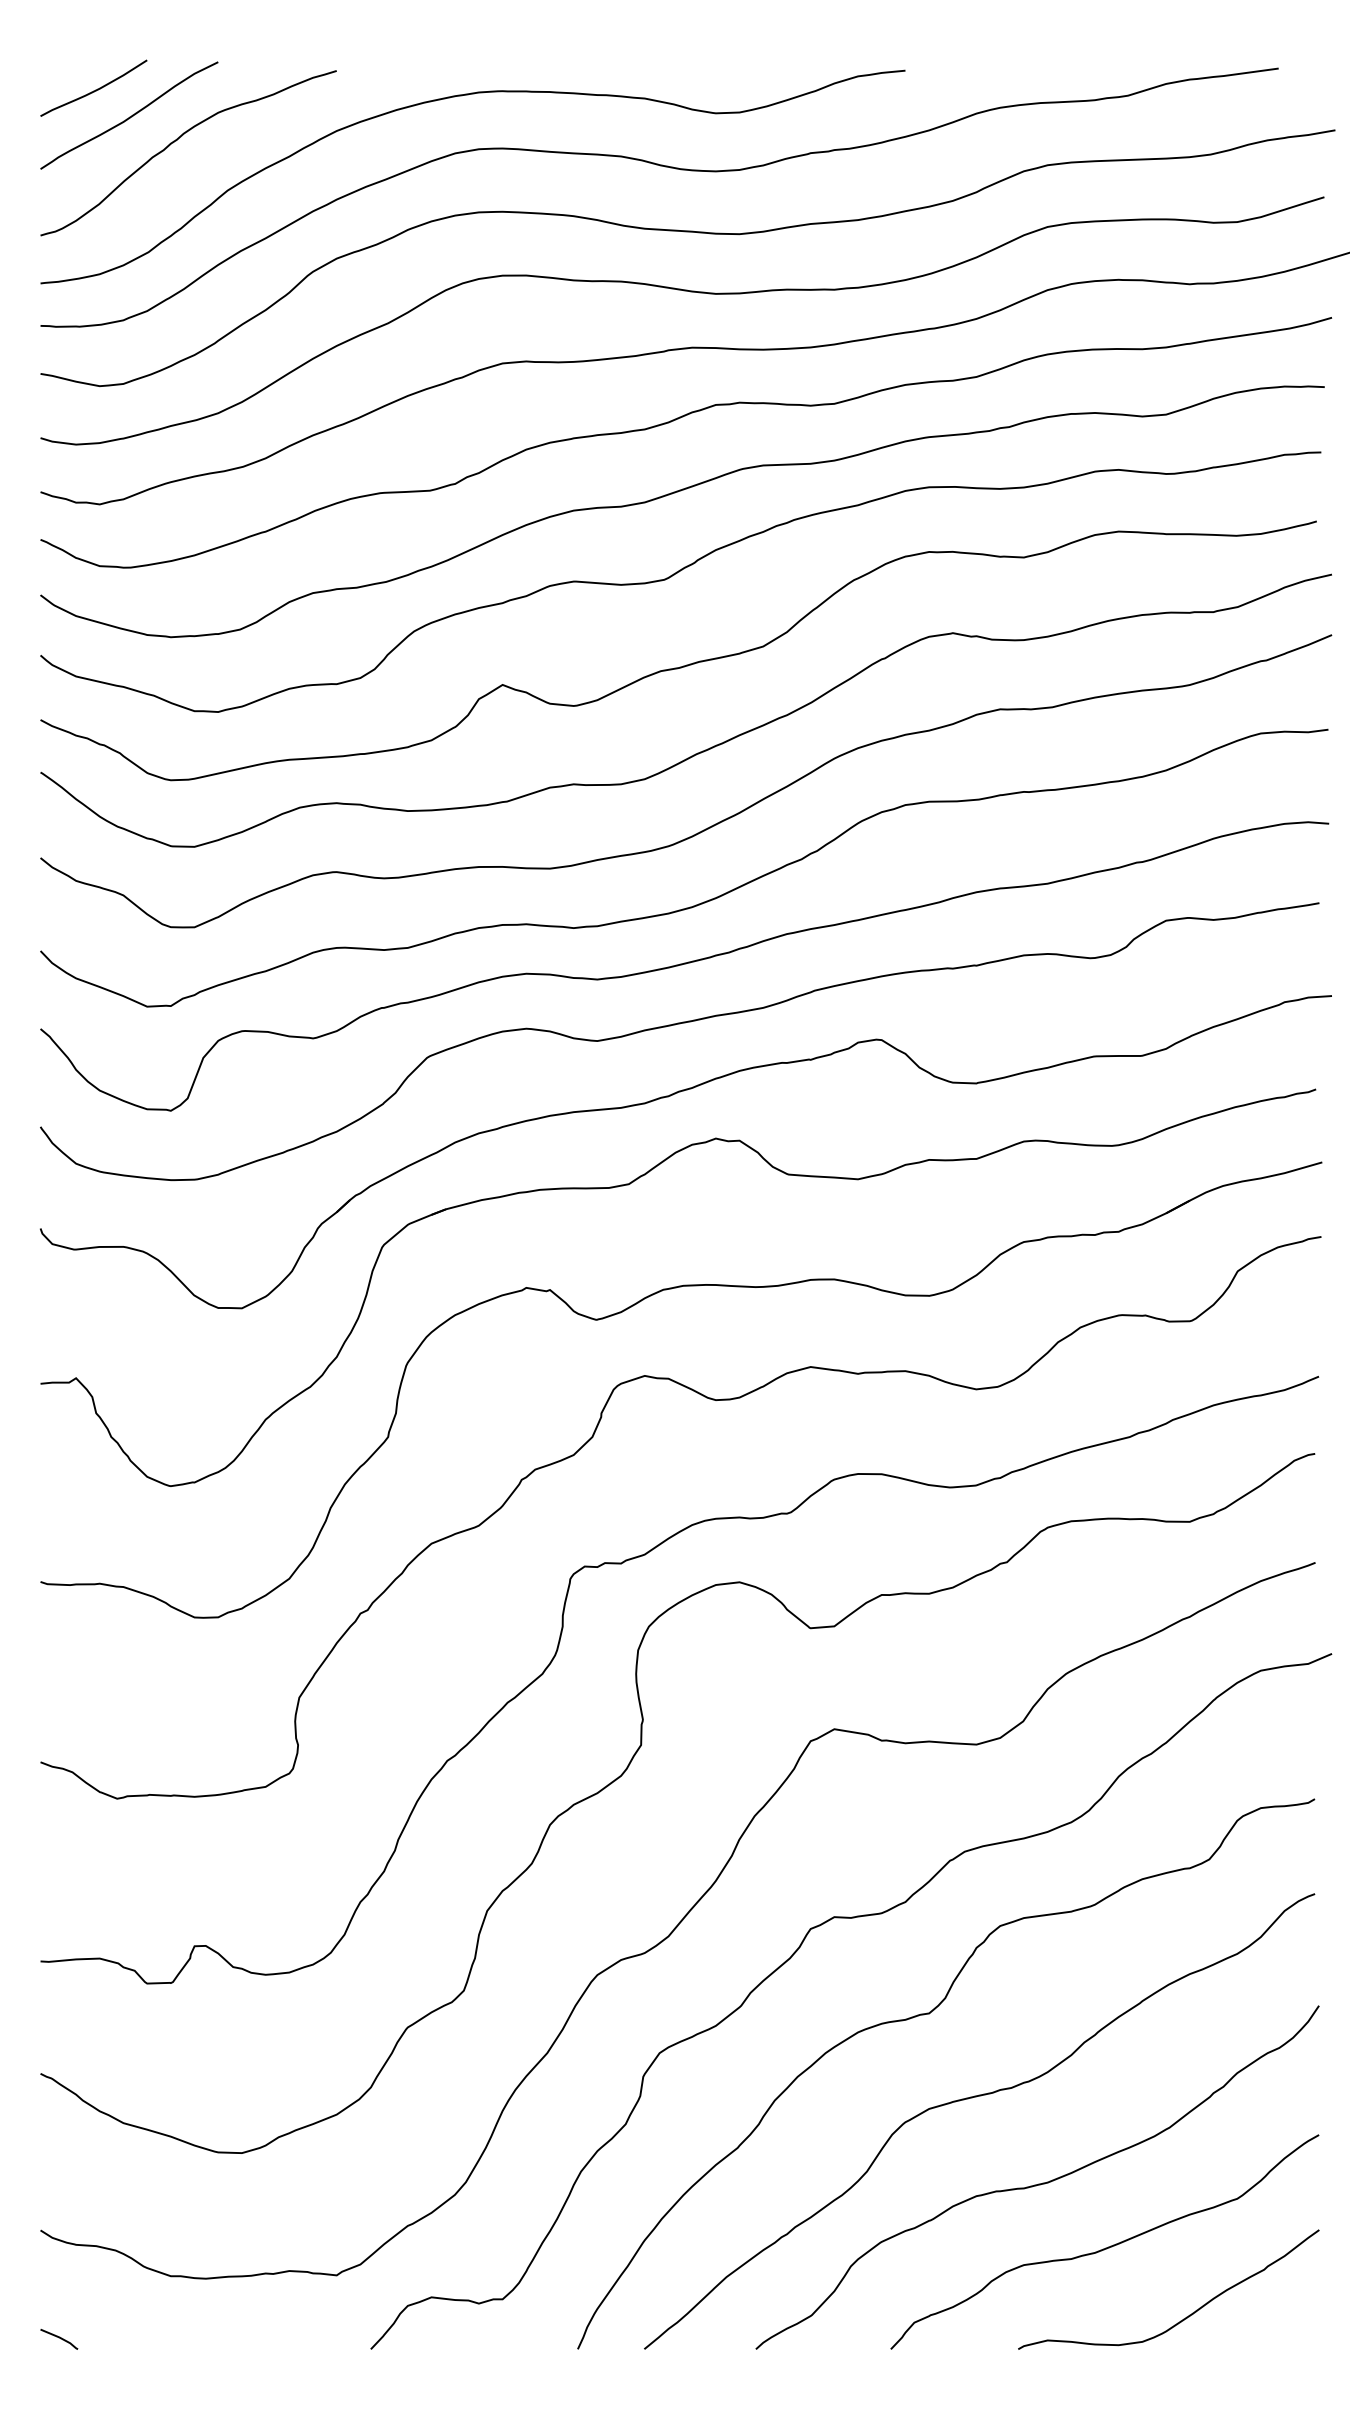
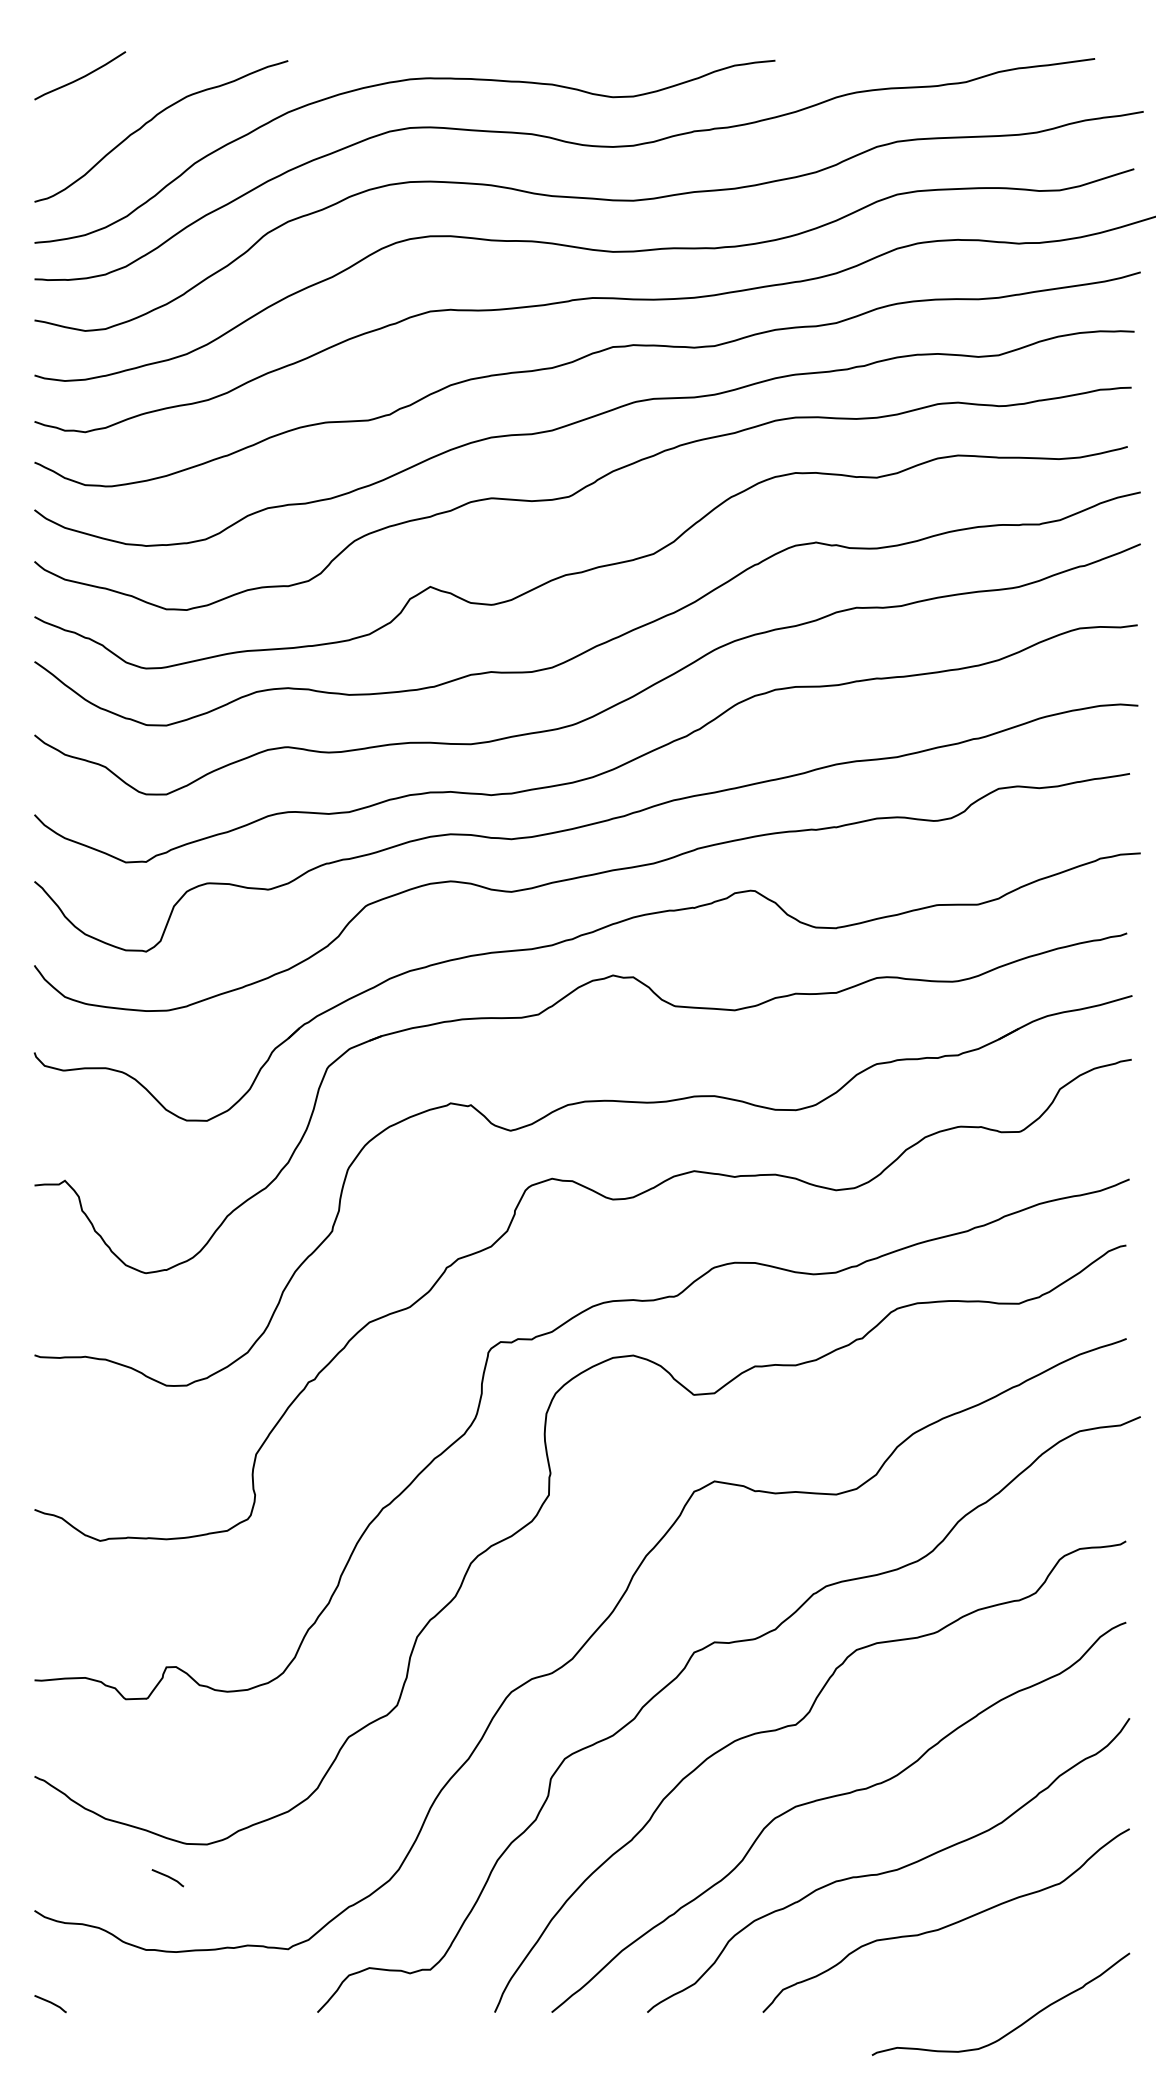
curve: (129, 116) -> (110, 99), removed
line: (196, 2191) -> (168, 1877), added
curve: (1186, 2316) -> (1016, 2027), moved

